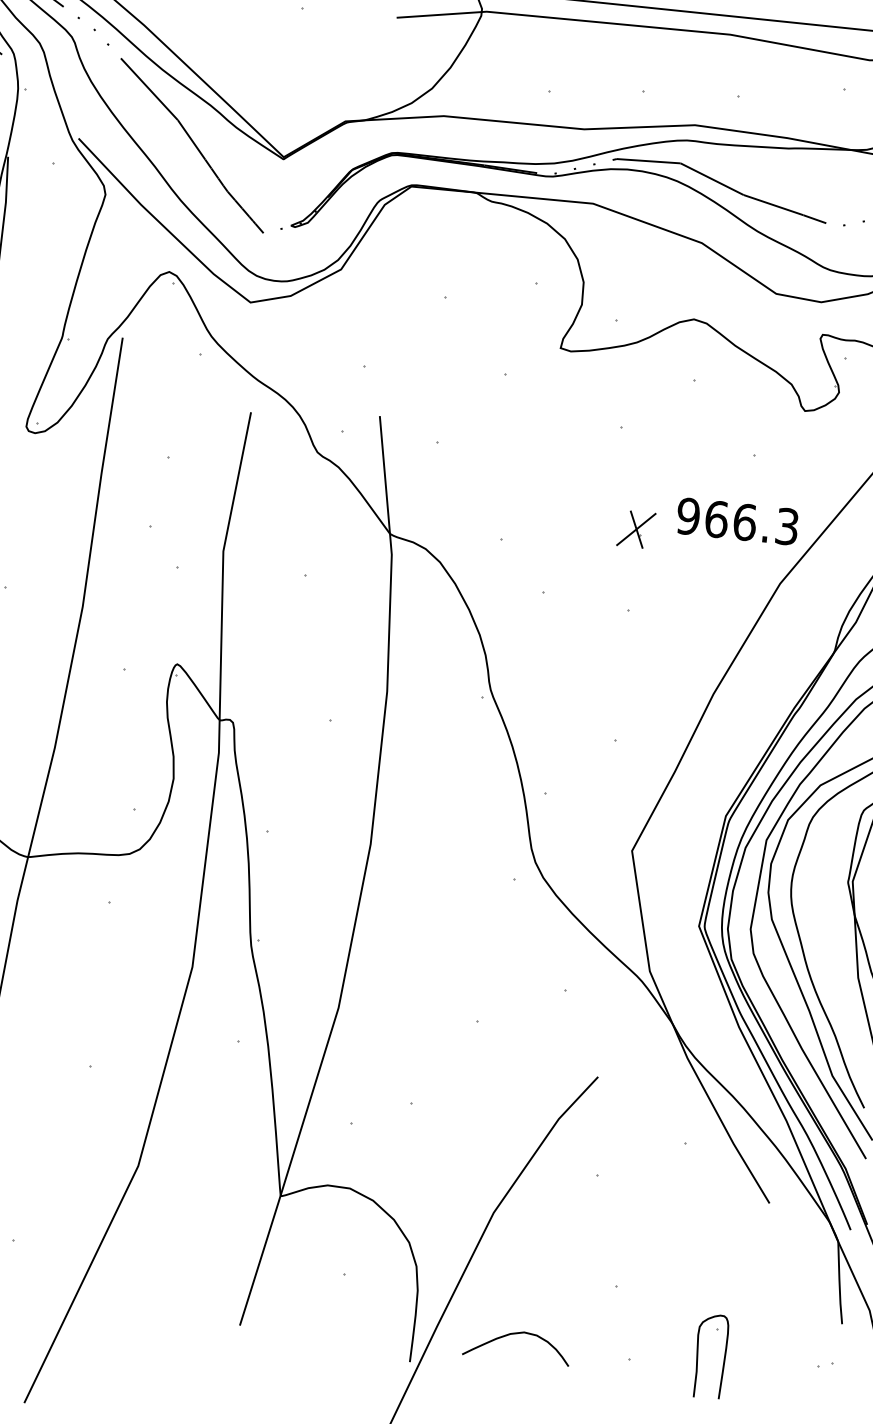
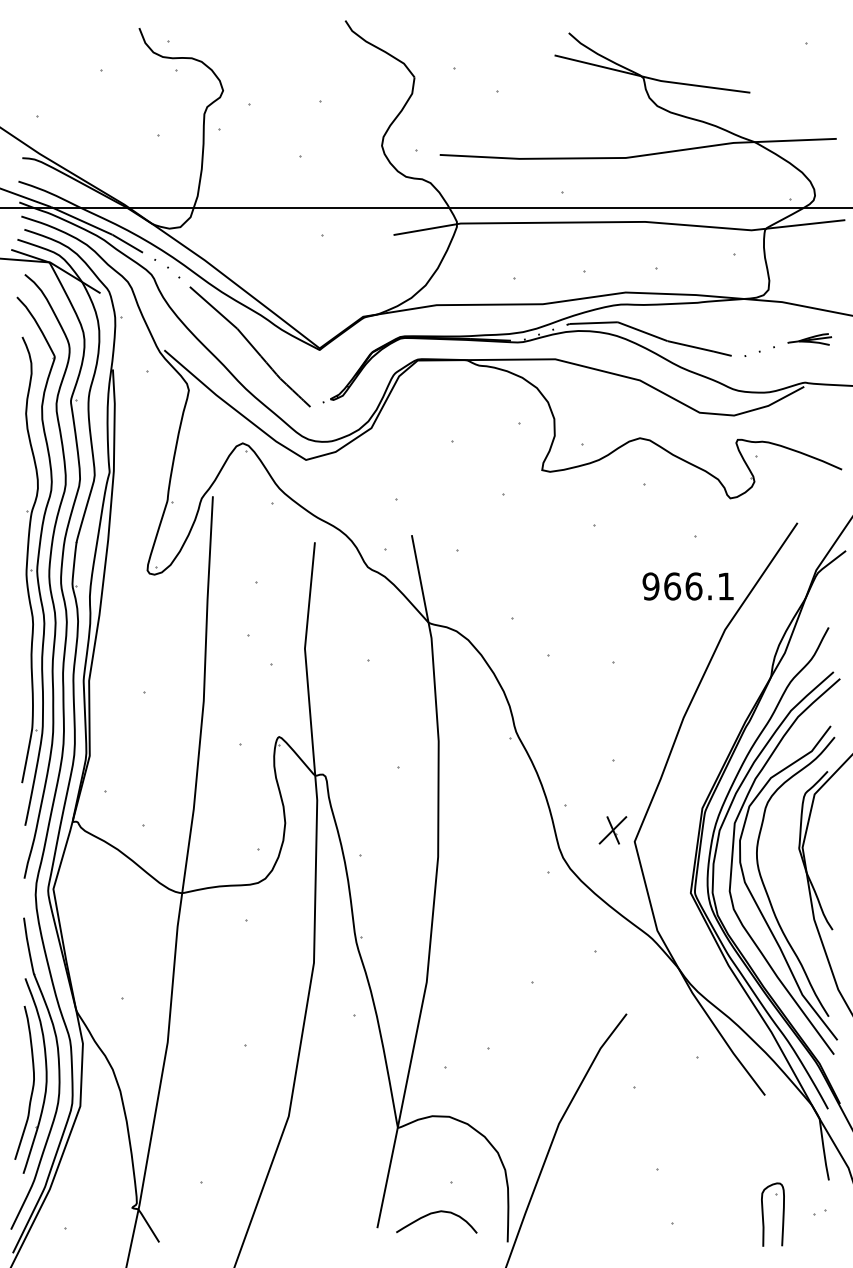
text: (786, 526) -> (725, 586), 966.3 -> 966.1
part: (635, 529) -> (612, 830), moved
curve: (517, 1334) -> (436, 1213), moved
part: (698, 1354) -> (763, 1214), moved

